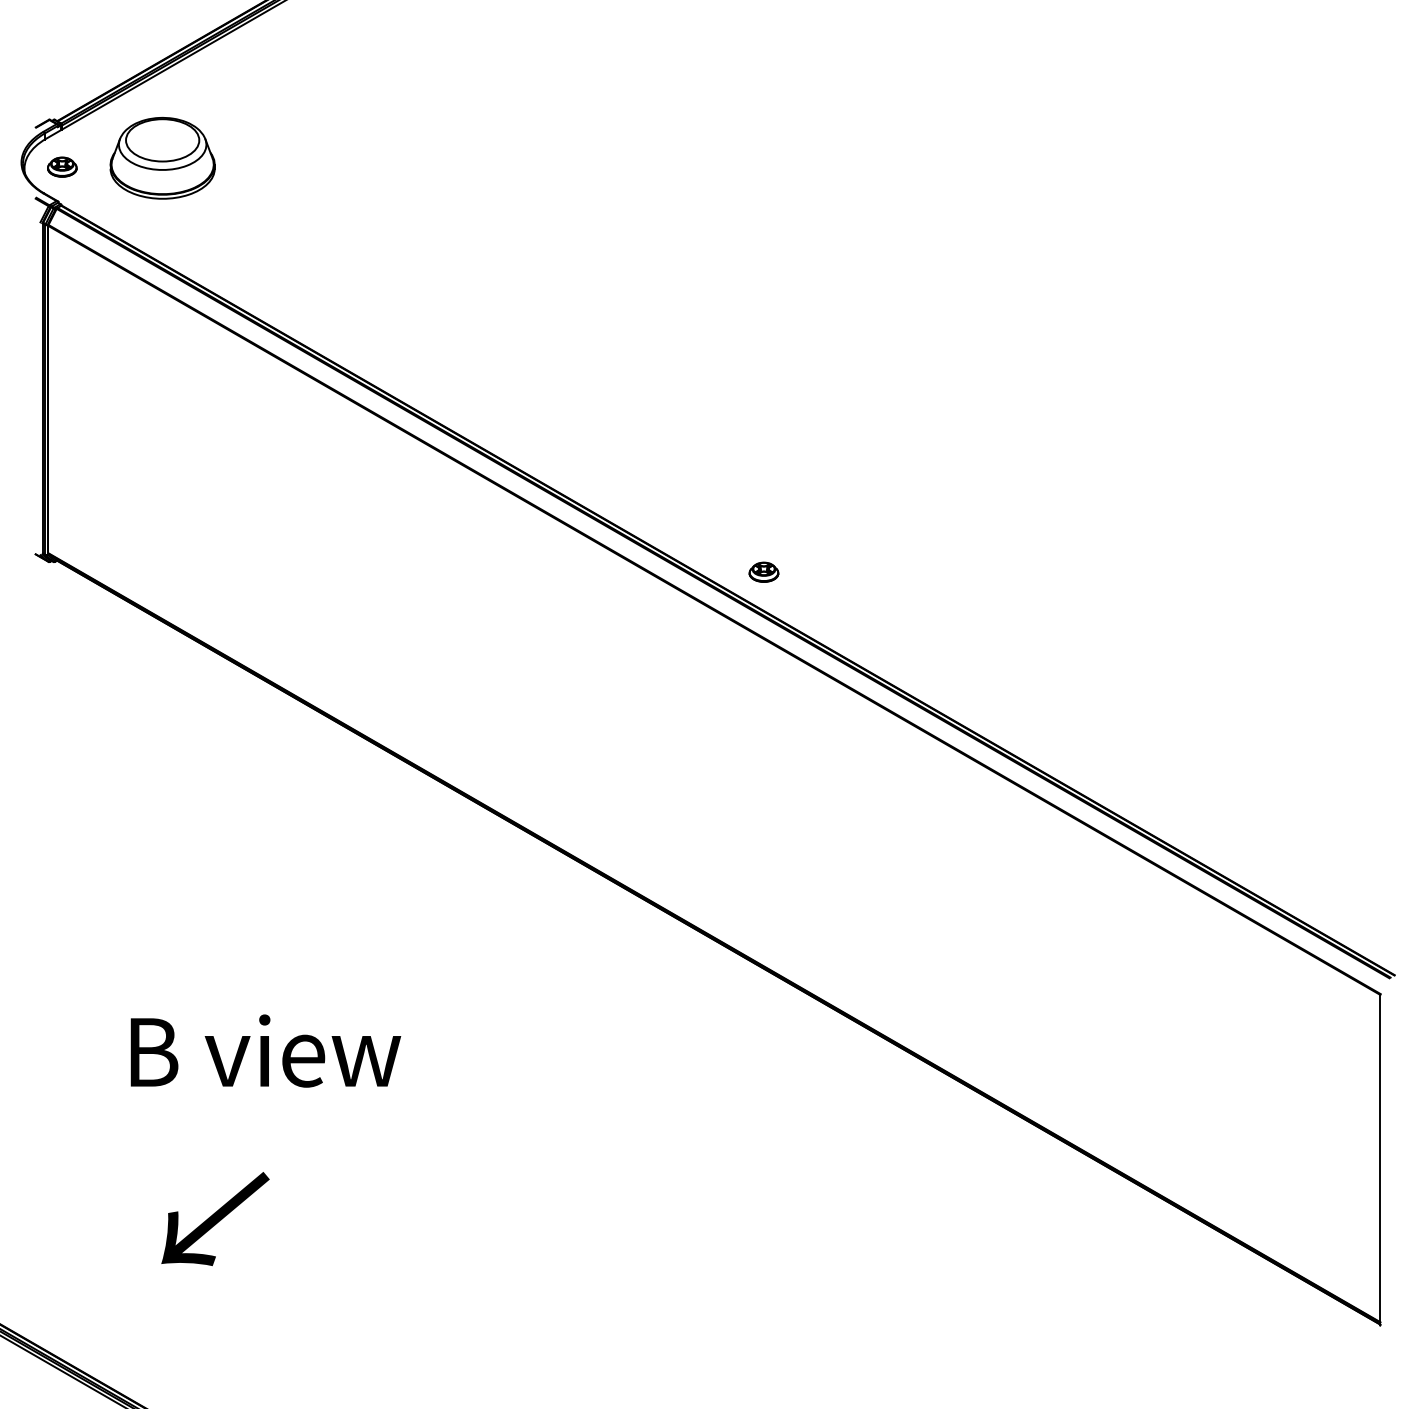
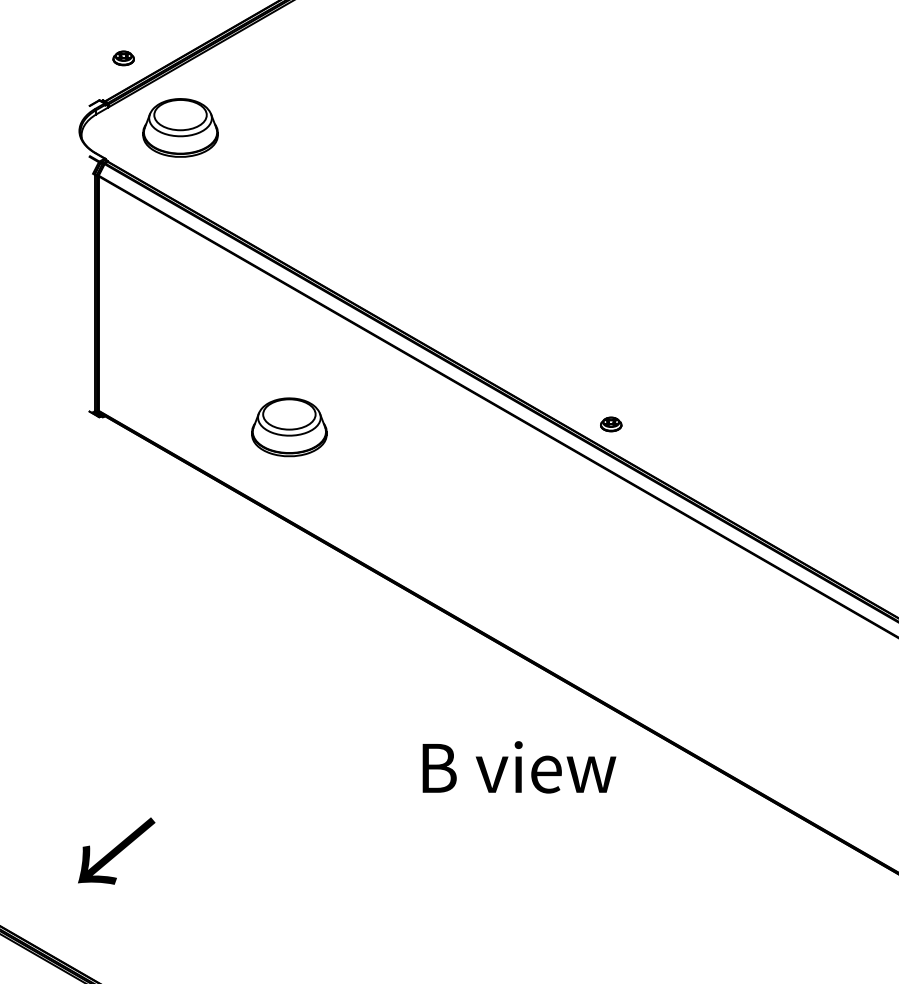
part: (62, 166) -> (123, 57), moved
part: (314, 576) -> (289, 427), added
text: (265, 1050) -> (519, 766), moved
text: (215, 1218) -> (116, 850), moved

